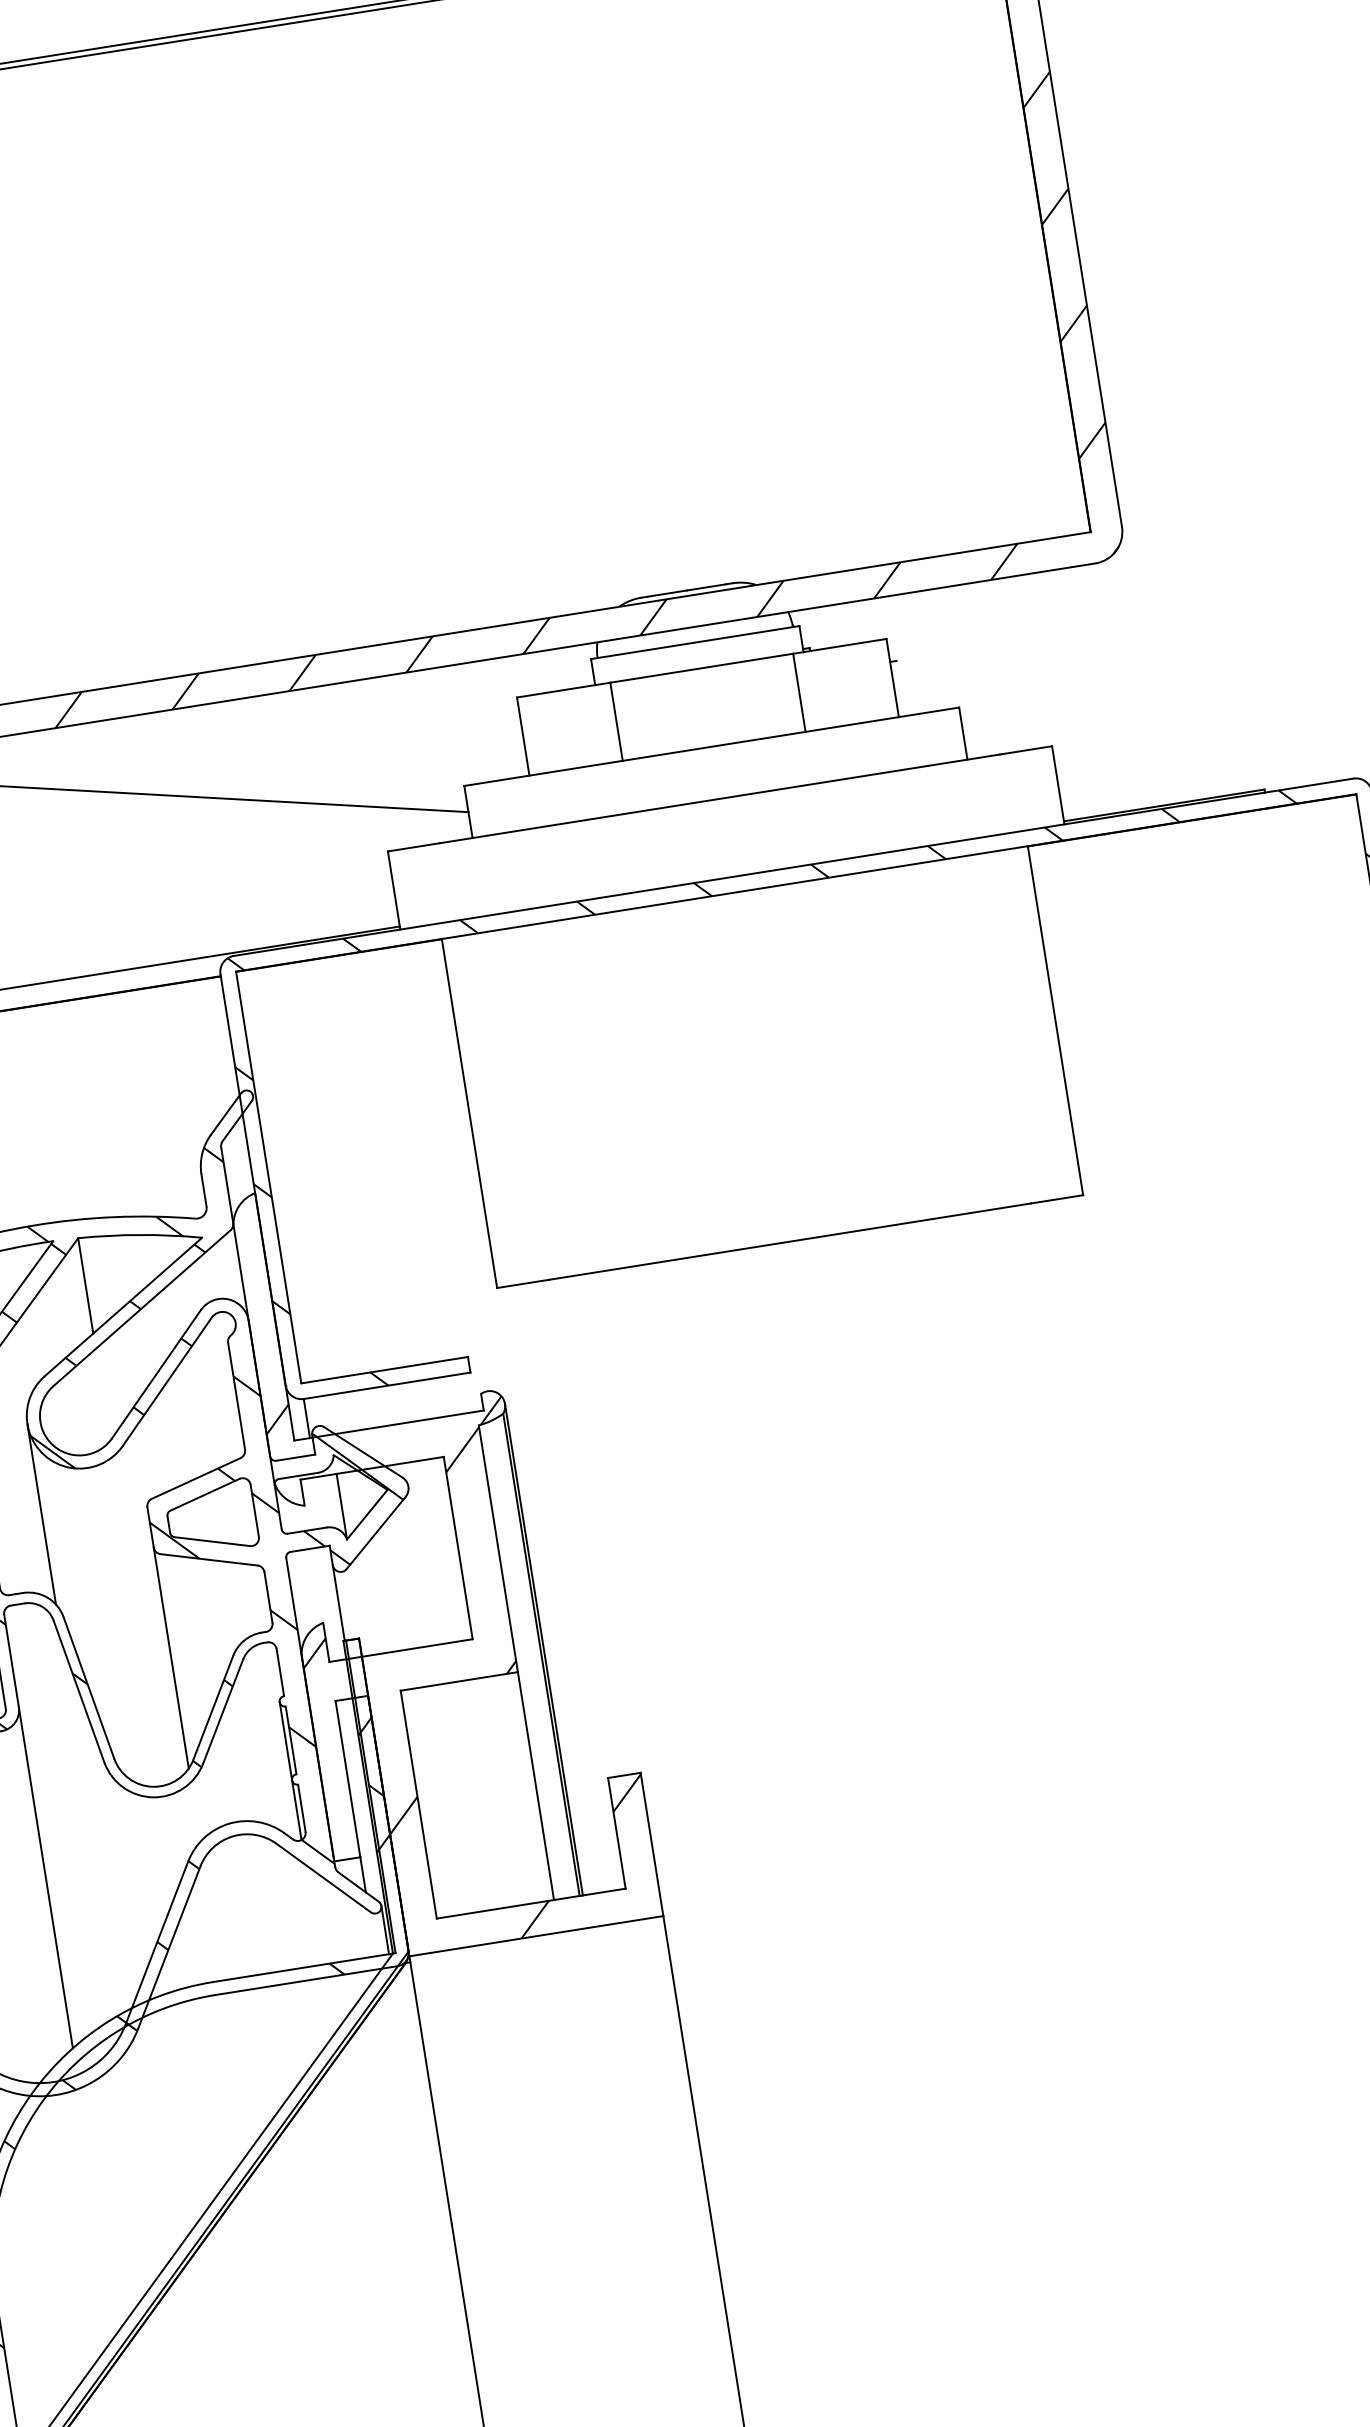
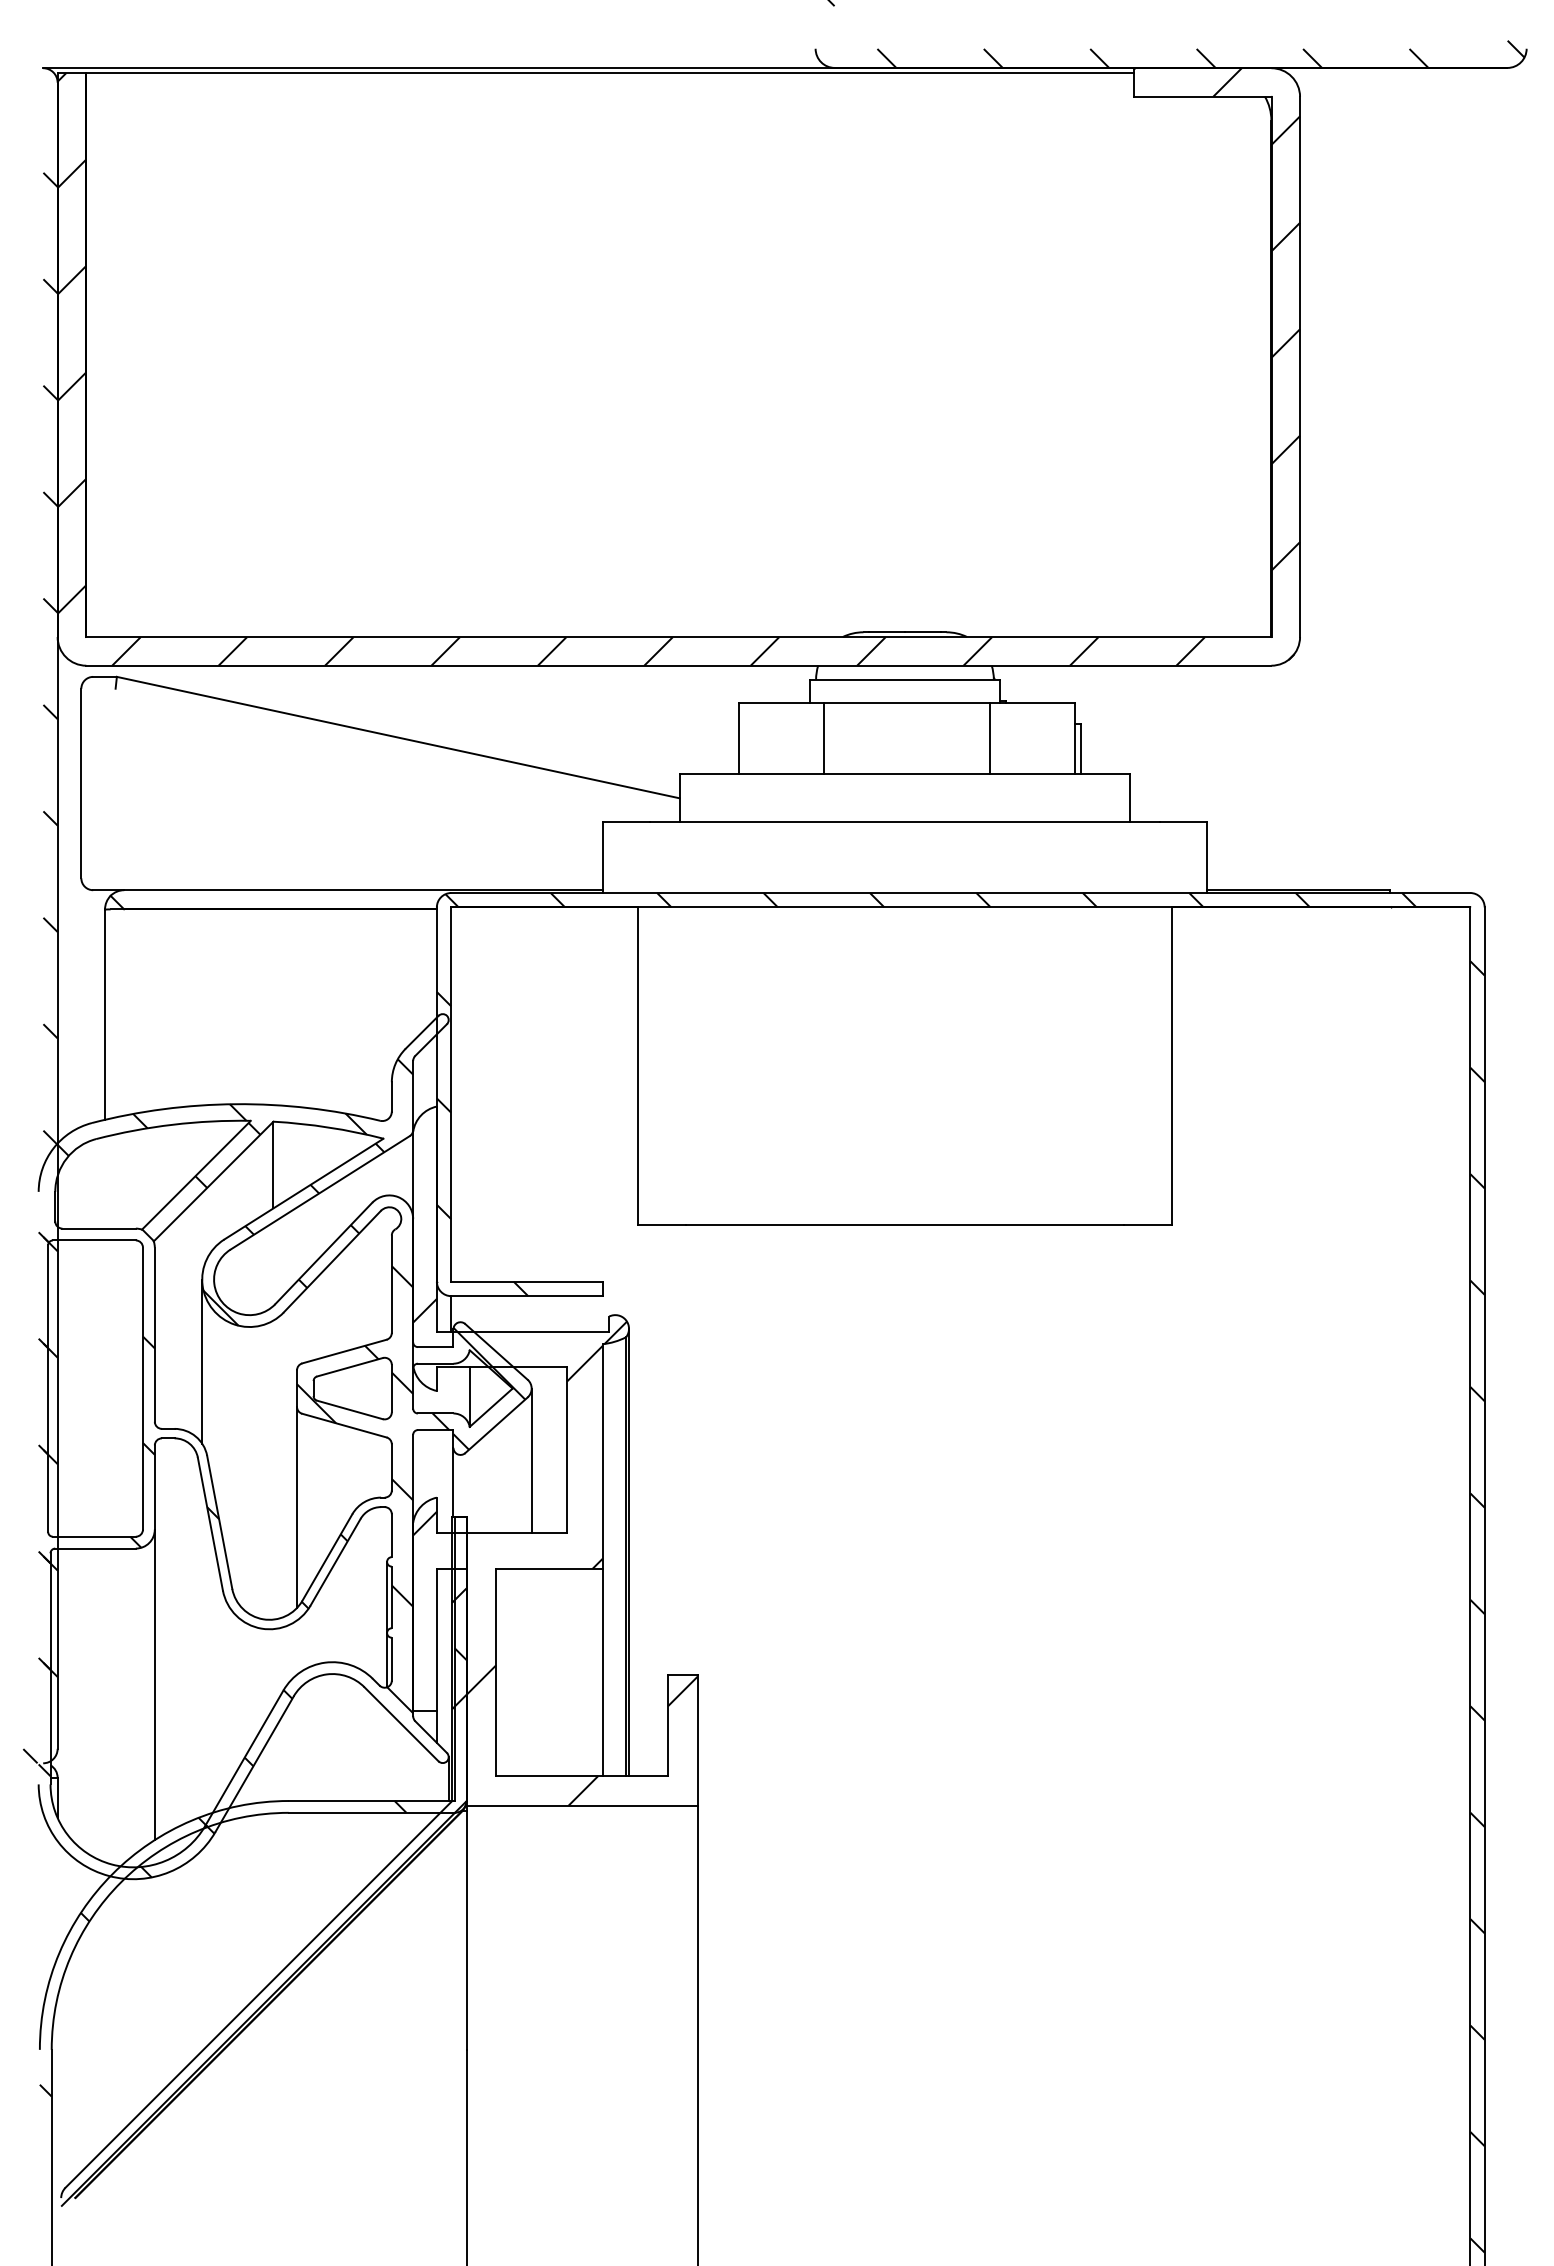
line: (901, 688) -> (1081, 749), added
line: (420, 1565) -> (531, 1460), added

